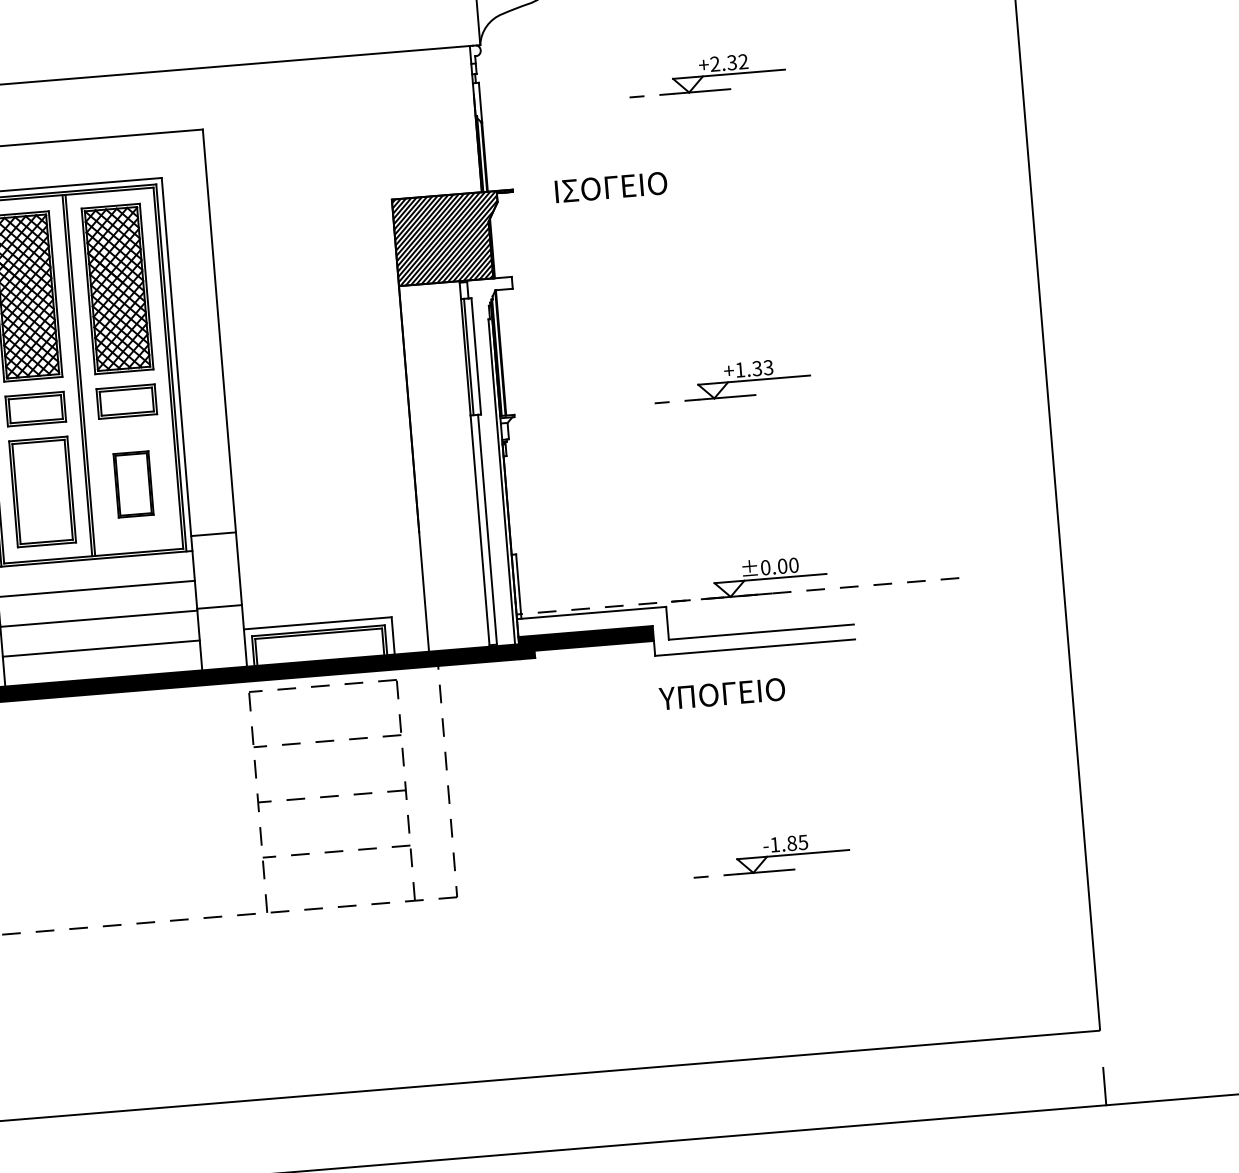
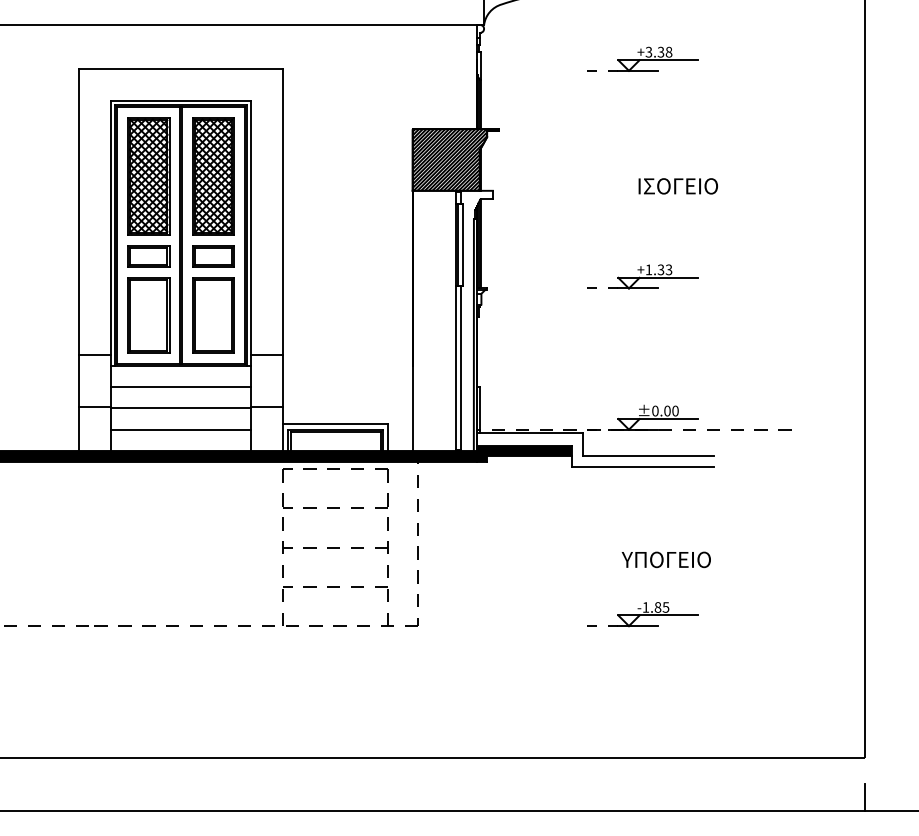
text: (728, 63) -> (658, 52), +2.32 -> +3.38
text: (610, 187) -> (677, 186), moved
part: (133, 484) -> (213, 315), size x1.67
text: (720, 693) -> (665, 559), moved

